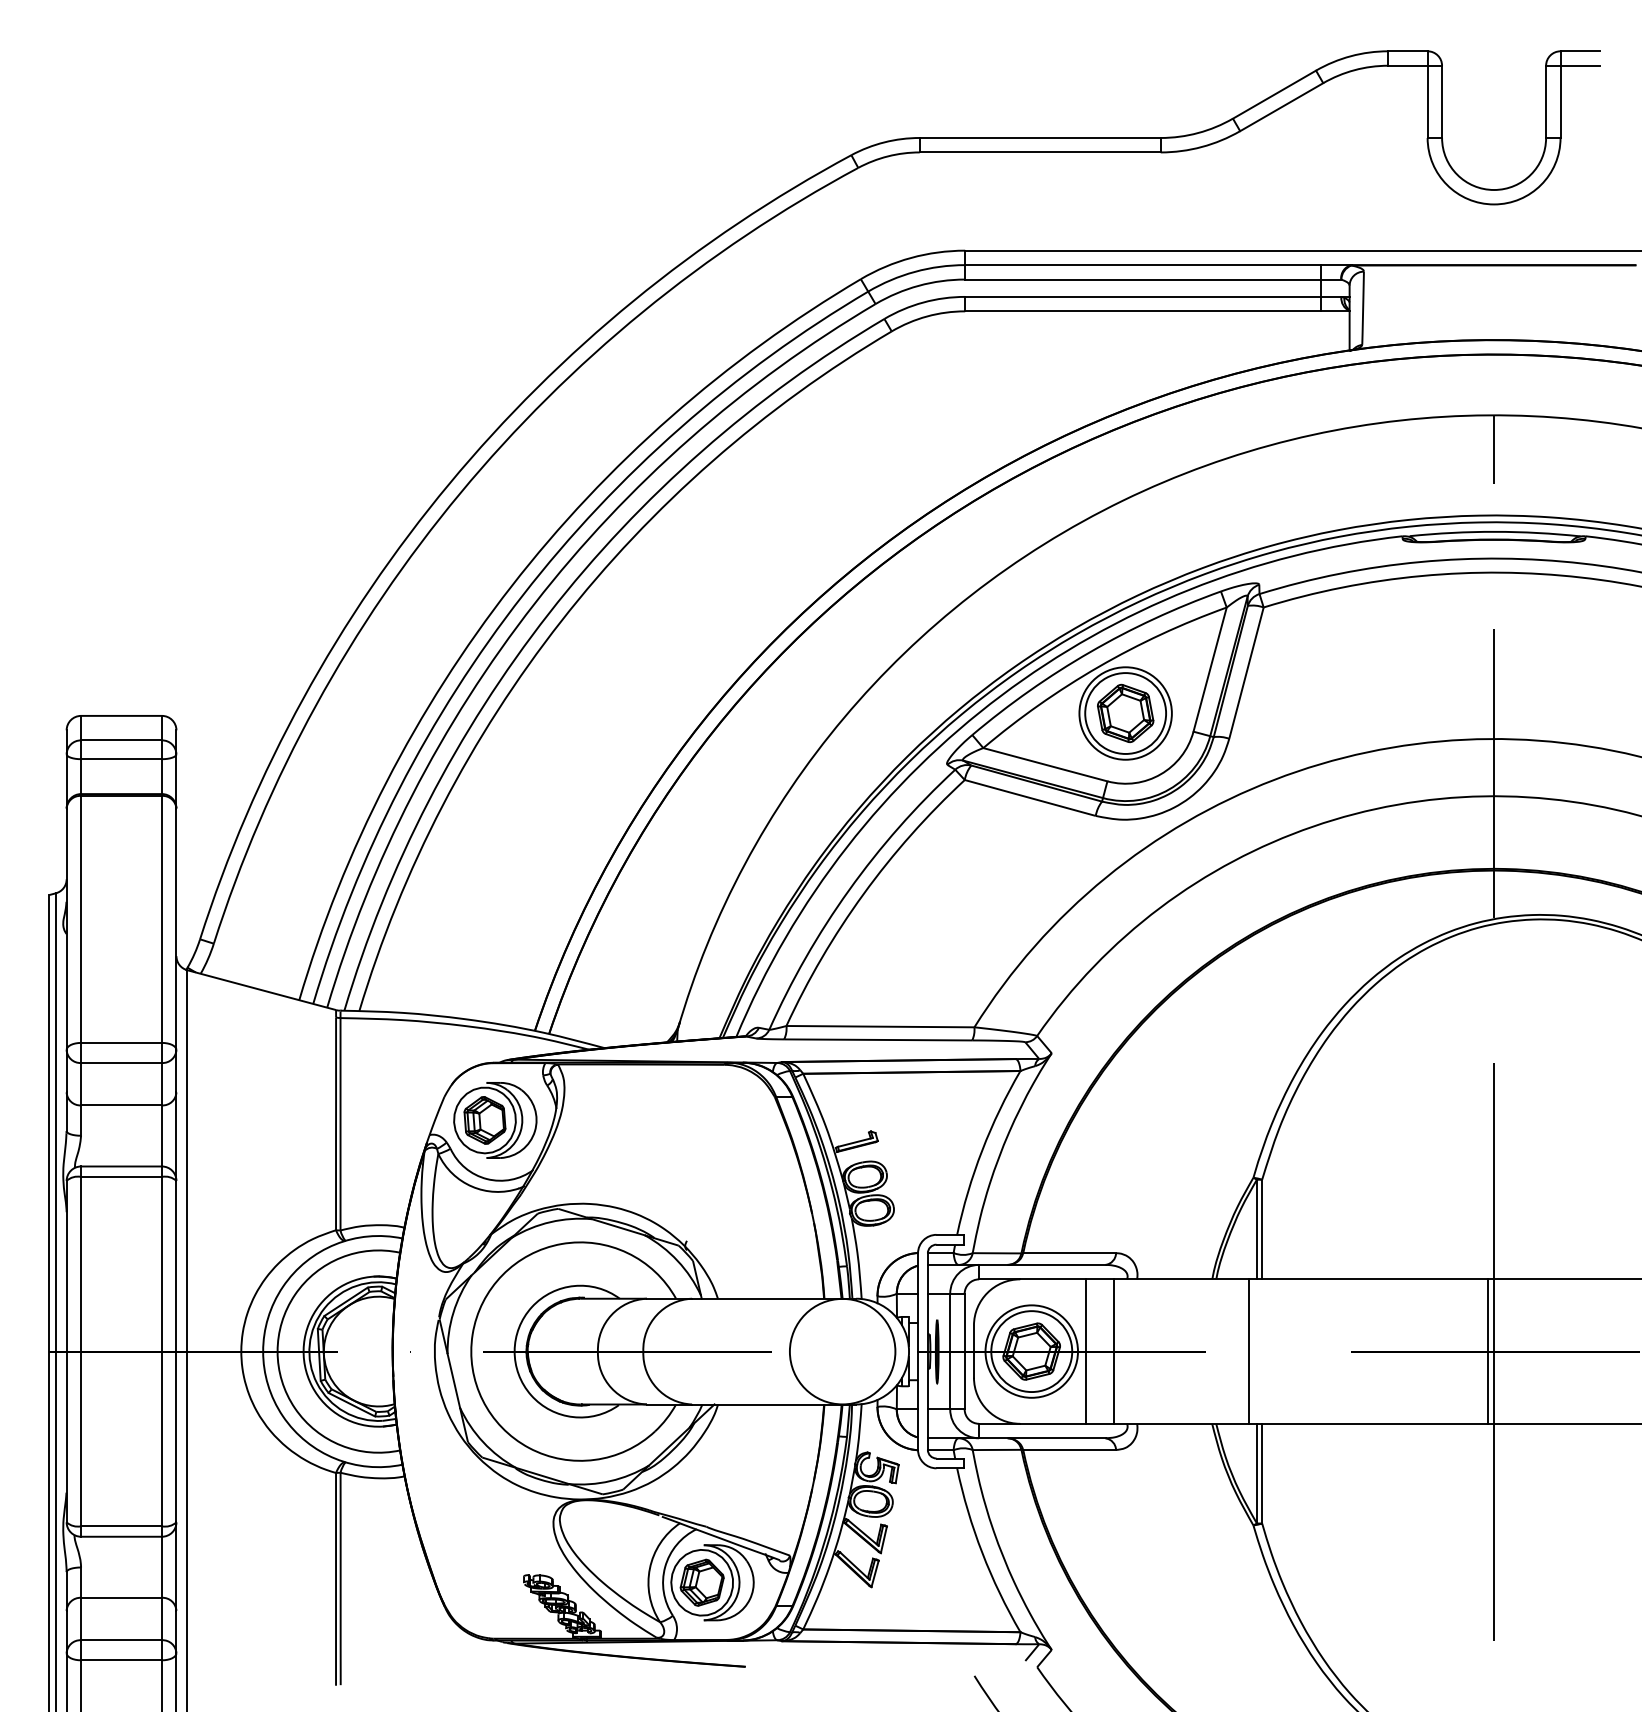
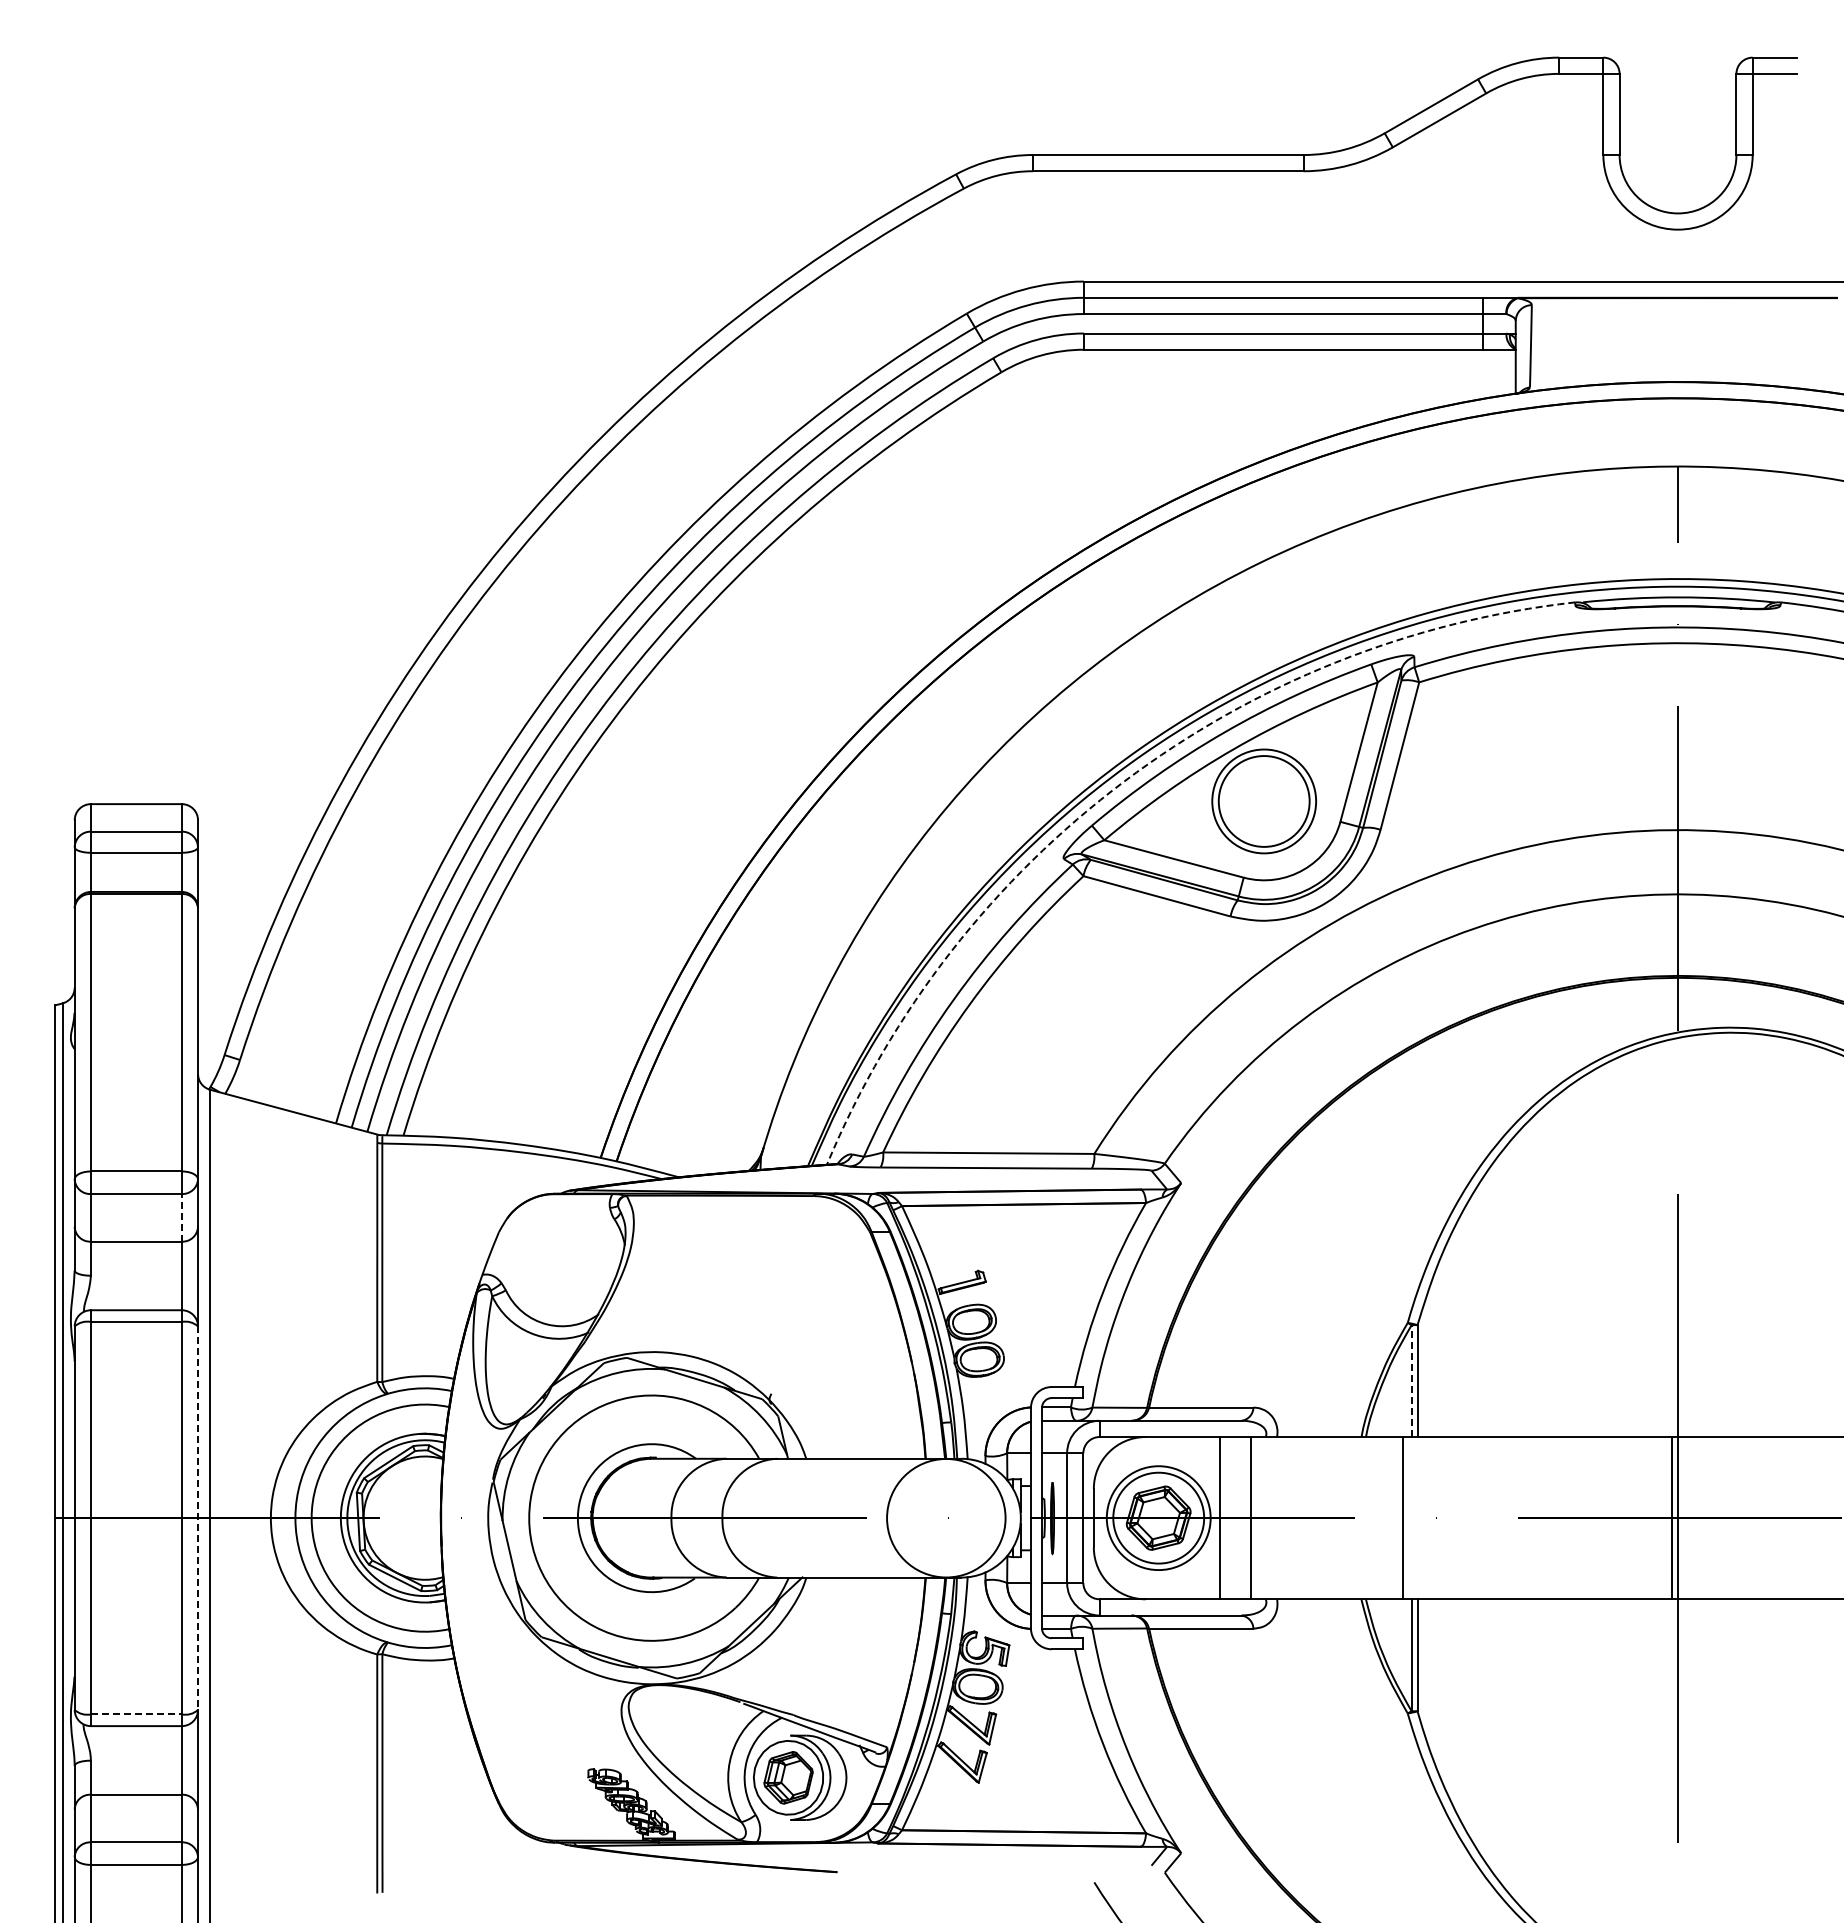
arc: (1001, 695) -> (1124, 781), solid -> dashed
part: (1125, 713) -> (1264, 801), removed
line: (161, 1083) -> (181, 1217), solid -> dashed
part: (495, 1120) -> (556, 1258), removed
line: (1256, 1229) -> (1411, 1381), solid -> dashed
line: (176, 1351) -> (198, 1518), solid -> dashed
line: (121, 1526) -> (136, 1714), solid -> dashed

